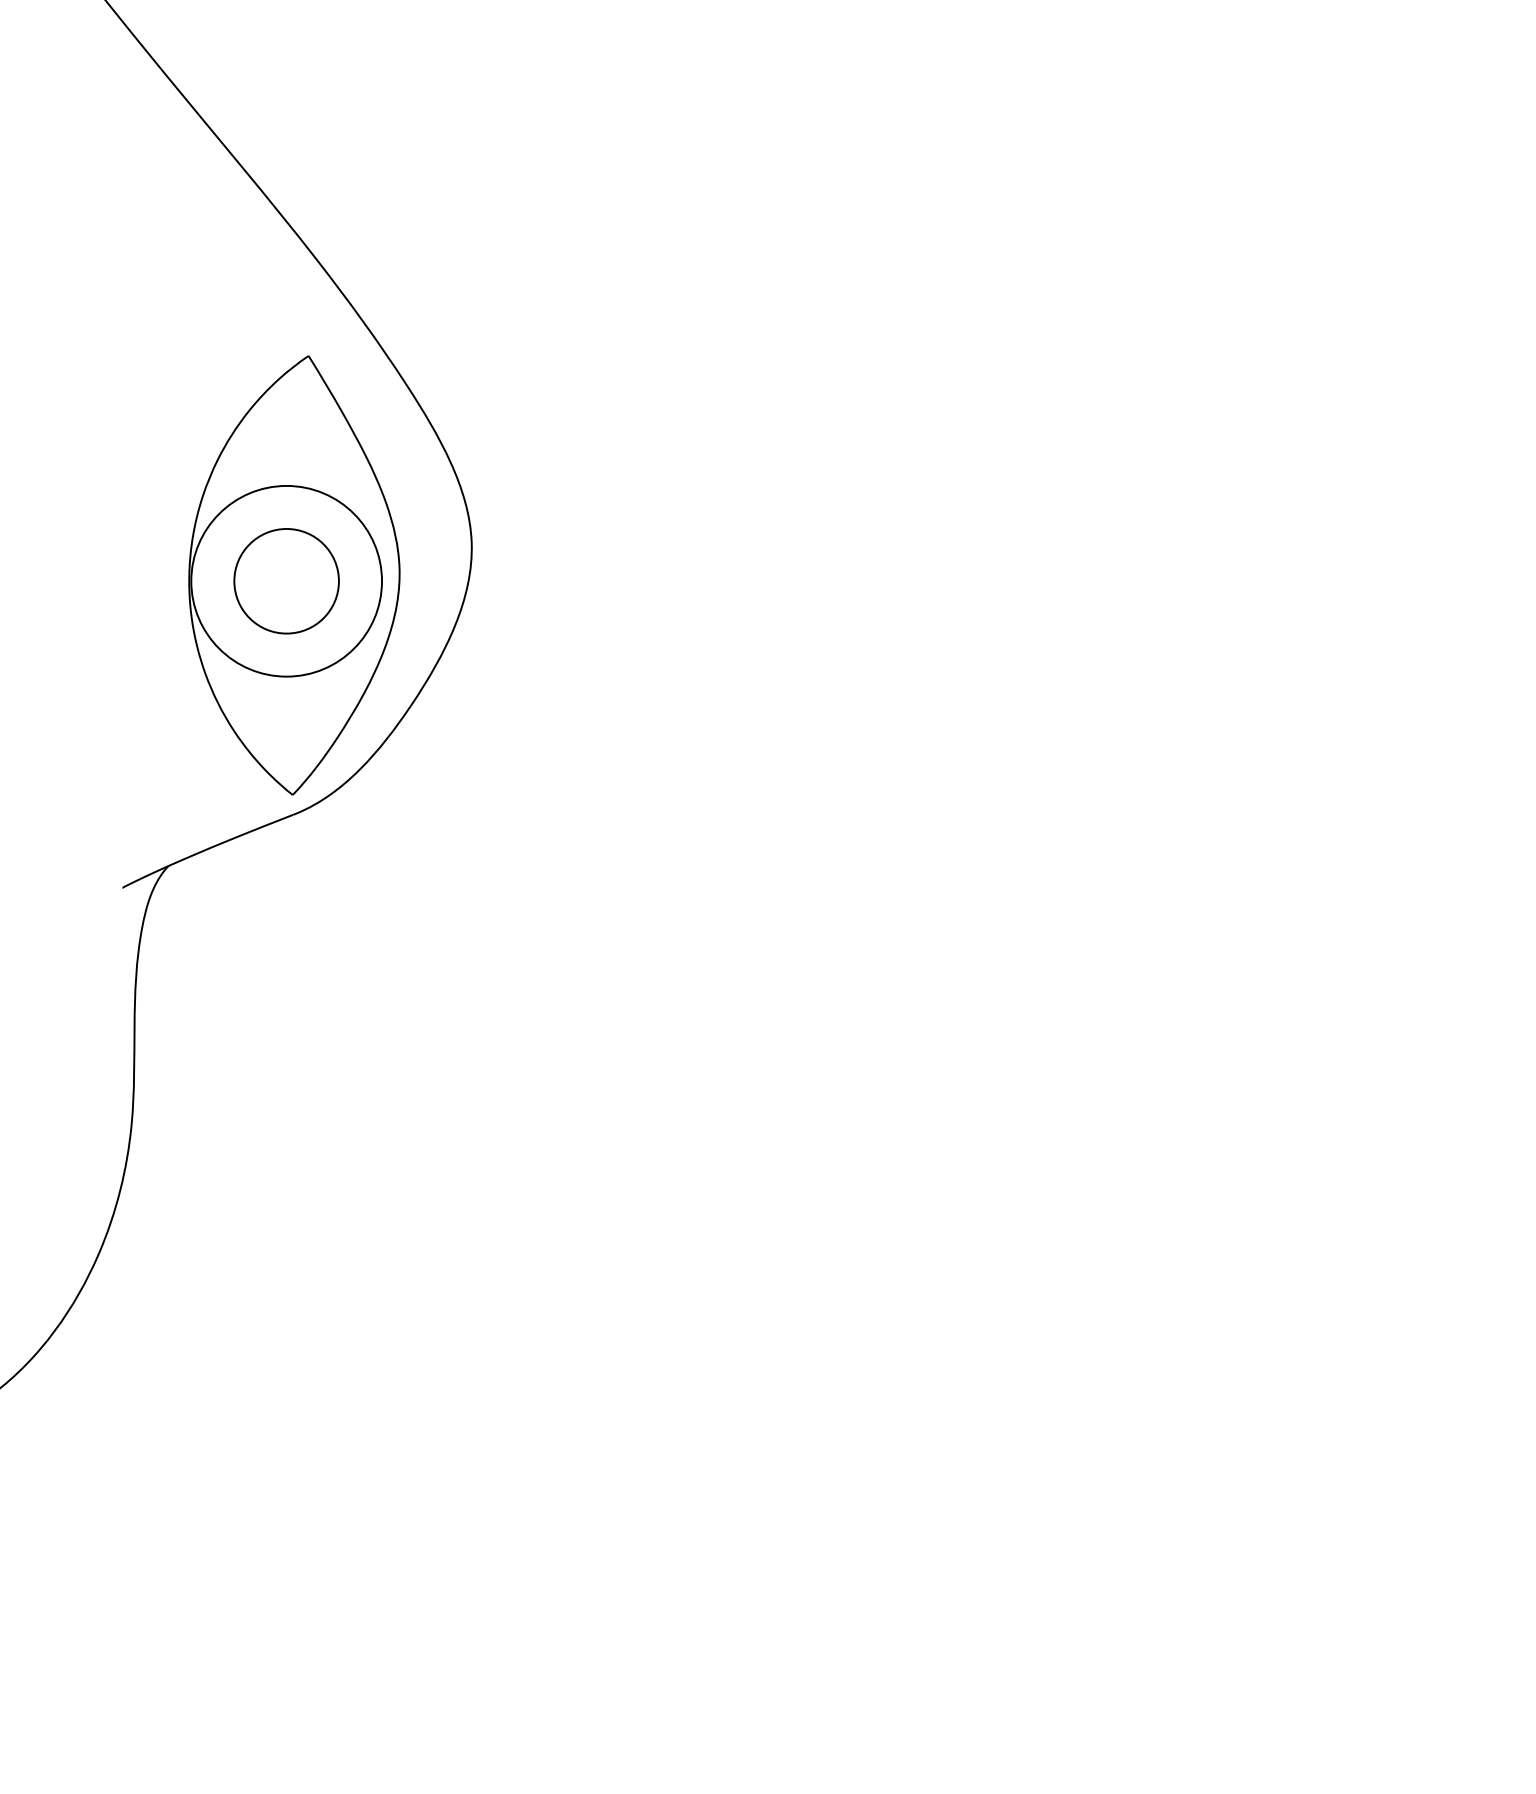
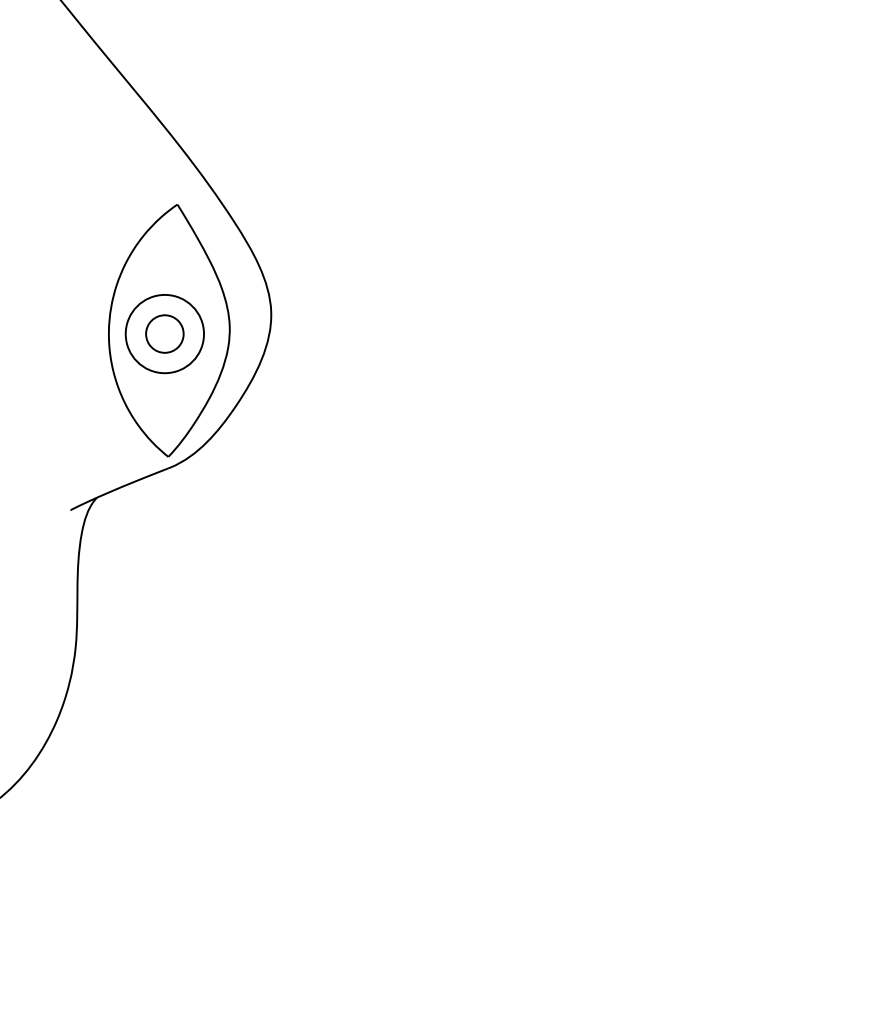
circle: (285, 580) -> (164, 333), size x0.62
circle: (285, 580) -> (164, 333), size x0.71

